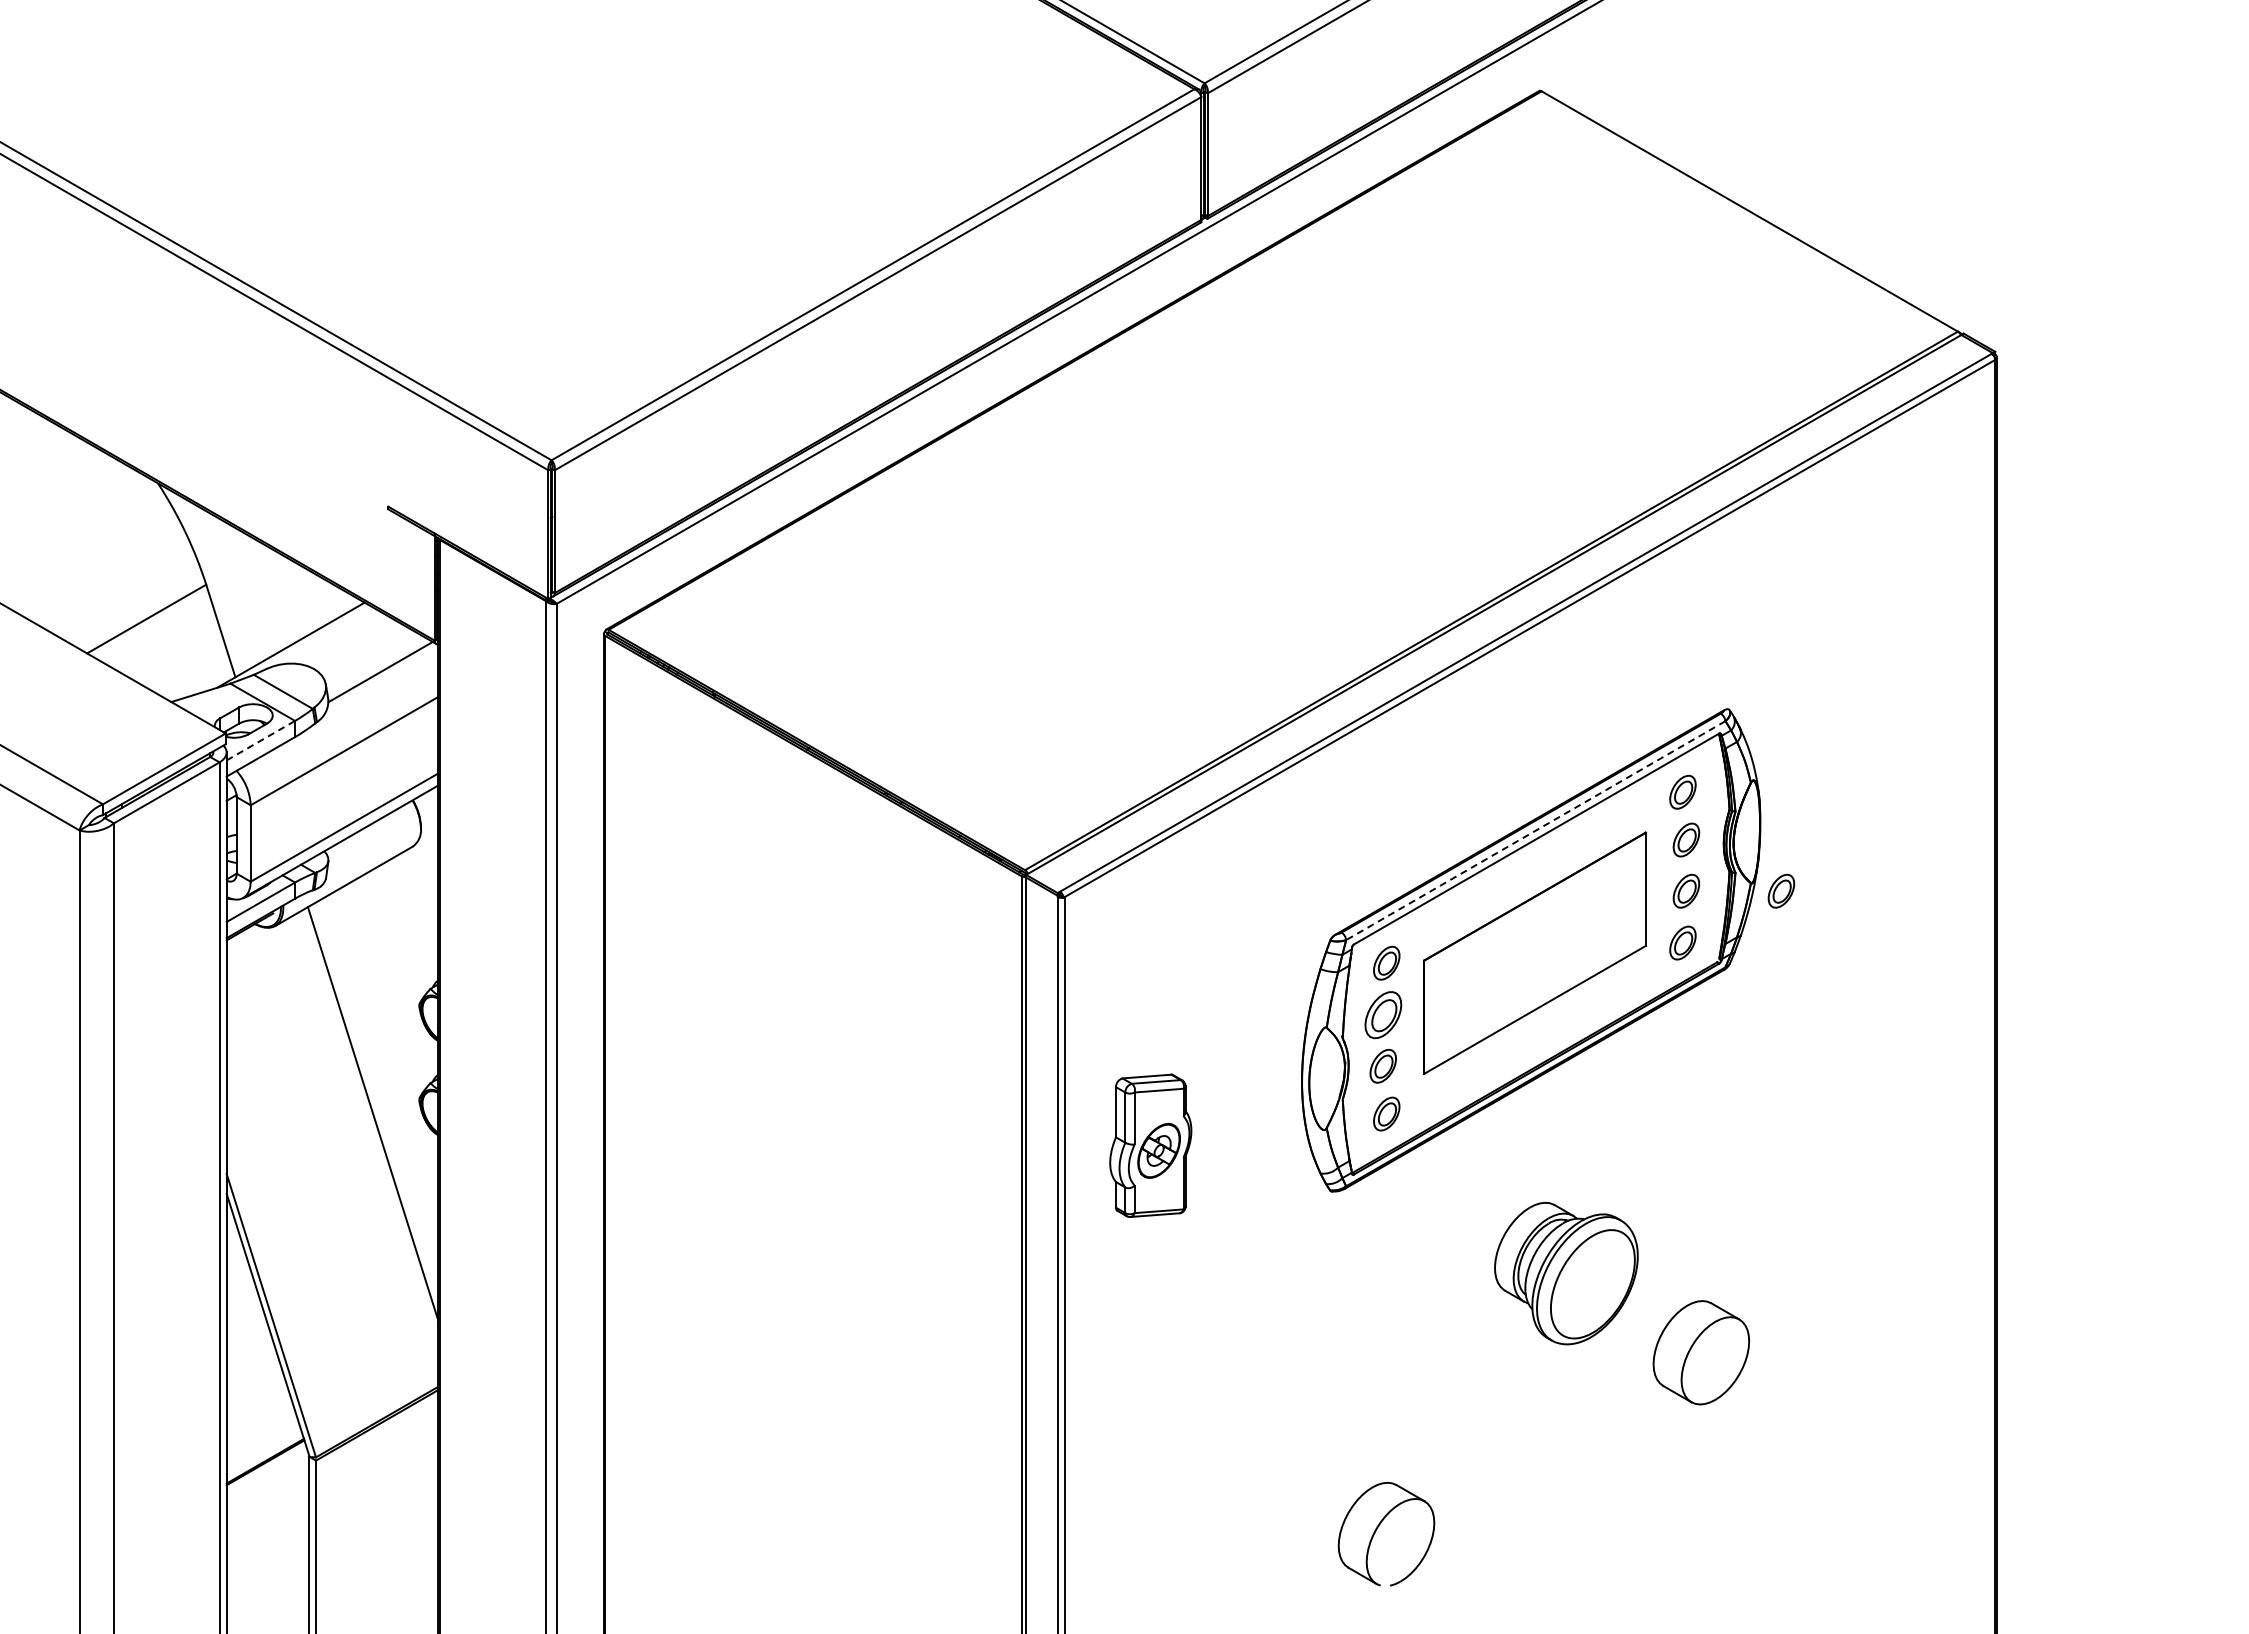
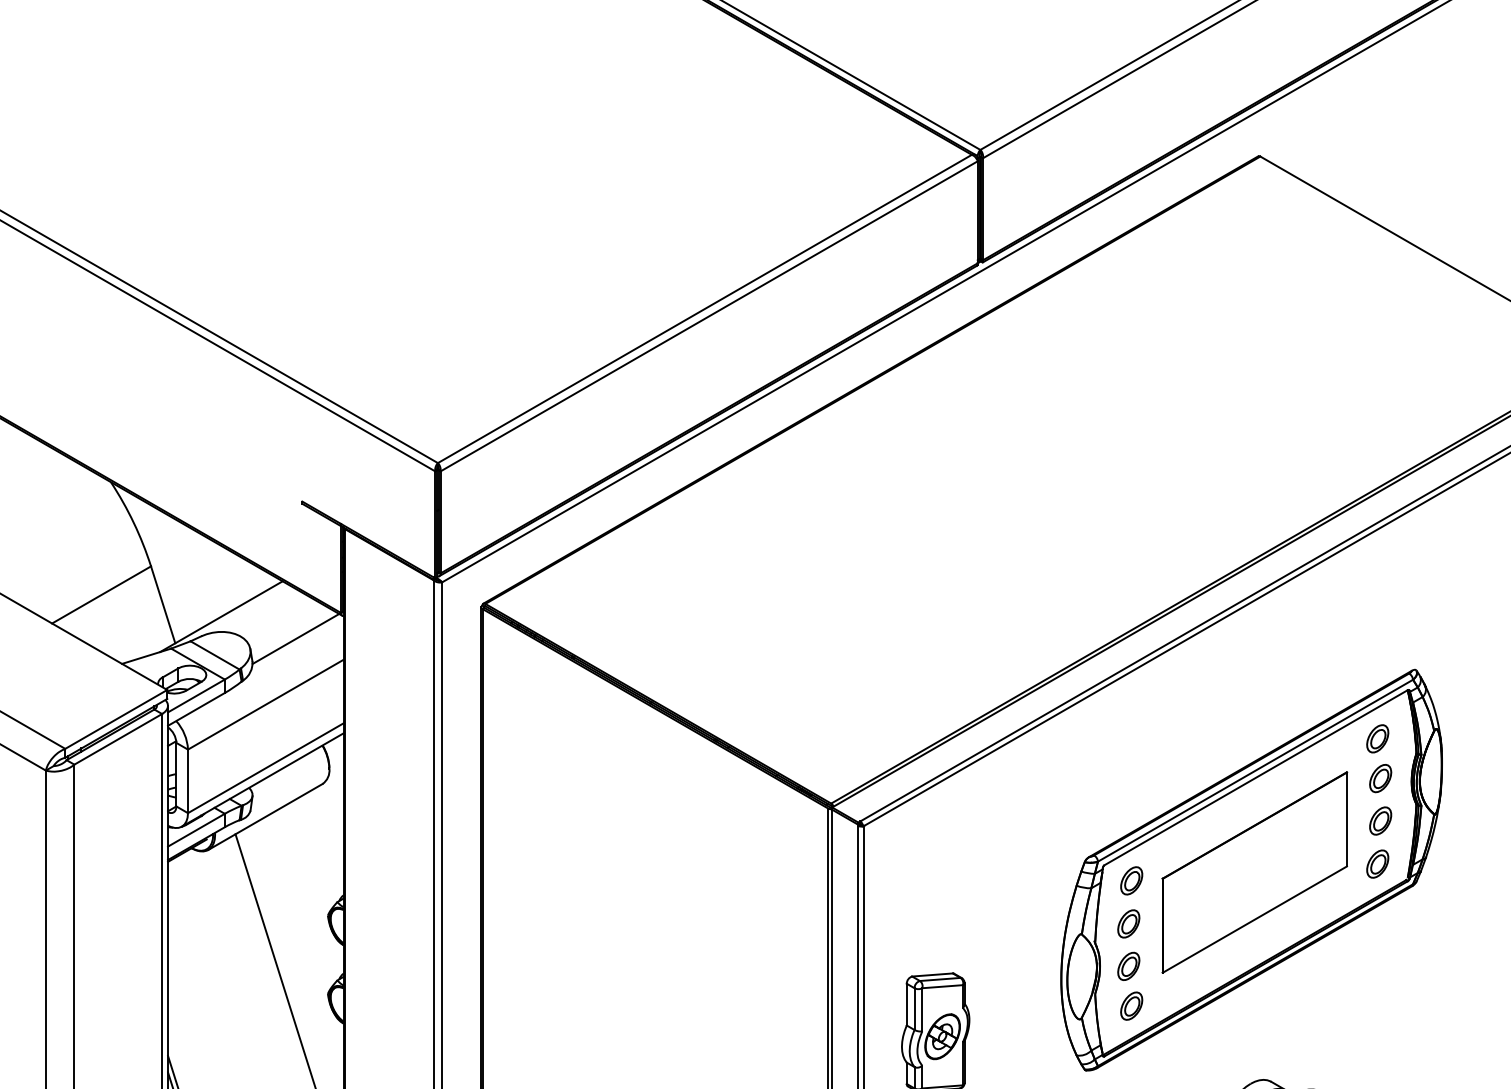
line: (261, 740) -> (196, 695), dashed -> solid
line: (1535, 830) -> (1255, 770), dashed -> solid
part: (1781, 890) -> (1459, 820), removed
part: (1382, 1014) -> (1128, 923), size x0.71

